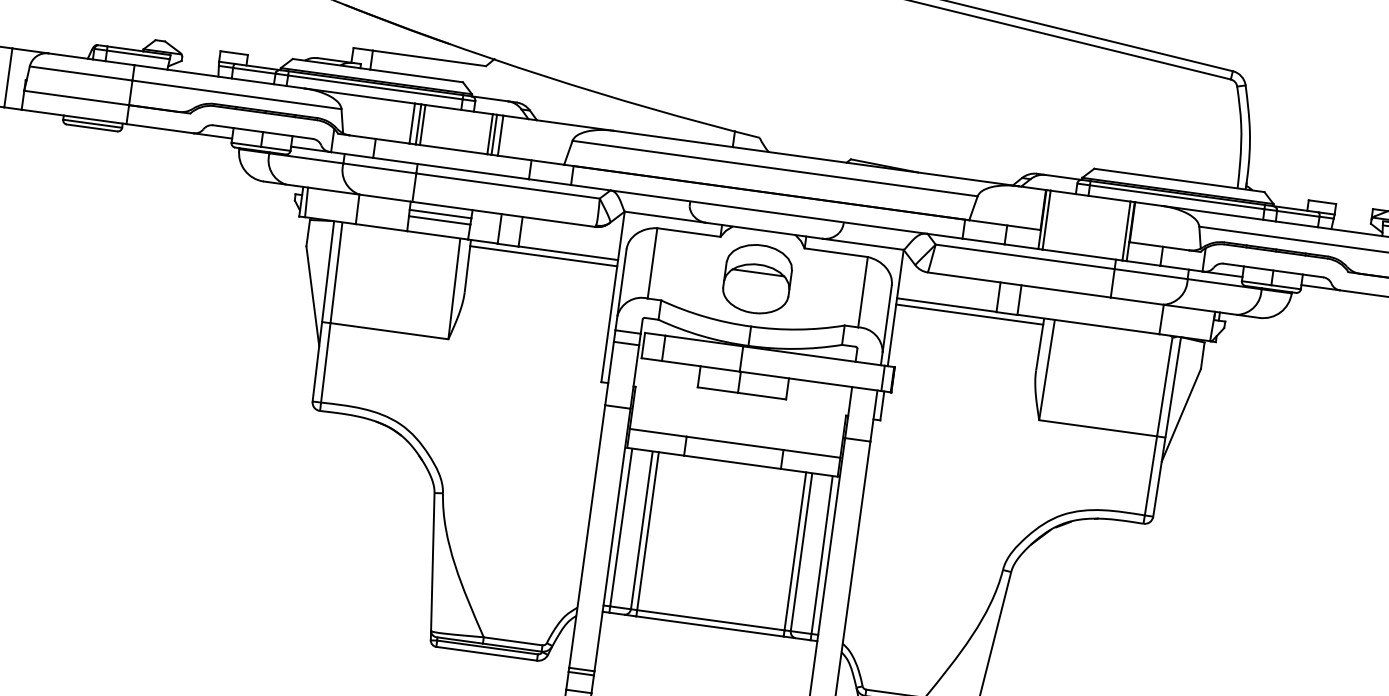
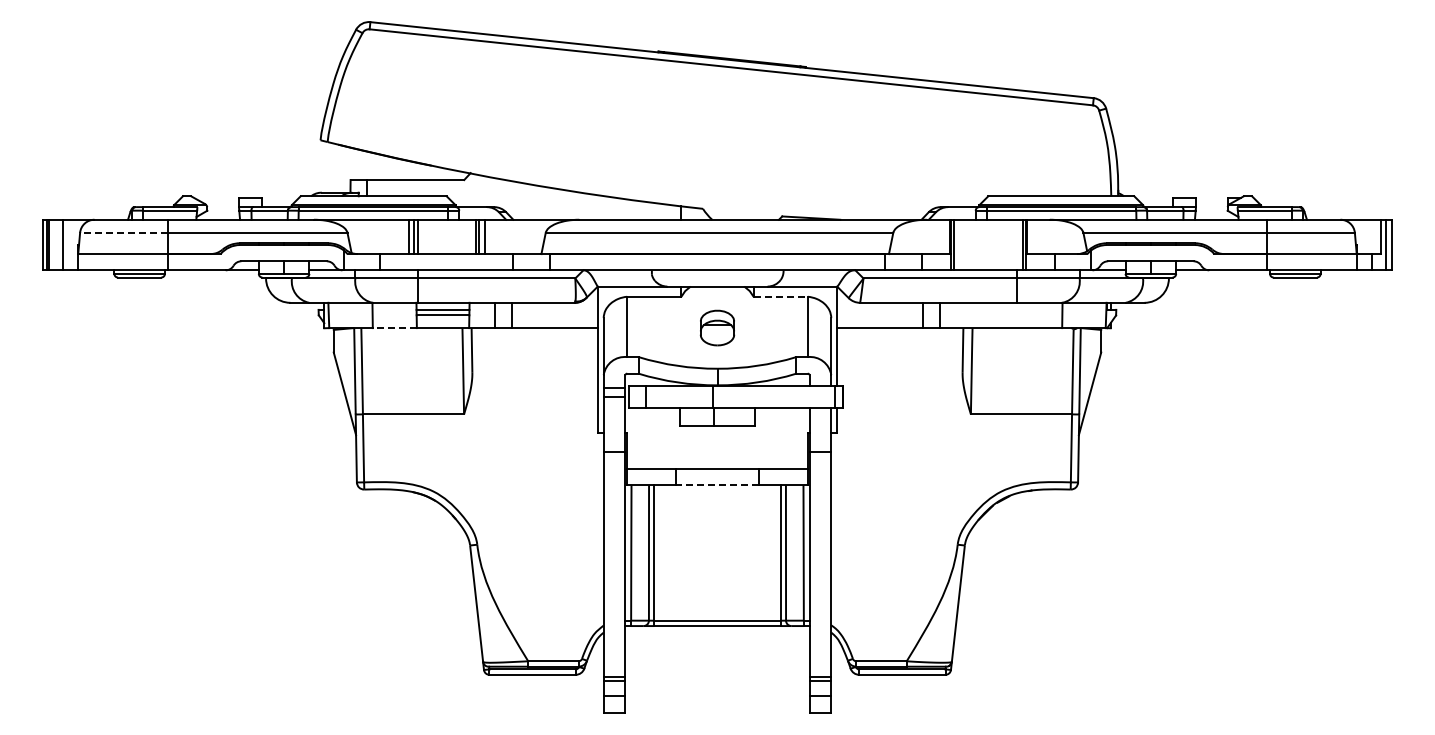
line: (80, 72) -> (123, 232), solid -> dashed
line: (381, 228) -> (394, 328), solid -> dashed
line: (837, 252) -> (781, 296), solid -> dashed
line: (543, 256) -> (534, 333), removed
part: (757, 278) -> (717, 327), size x0.6
line: (970, 314) -> (900, 333), removed
line: (732, 462) -> (717, 485), solid -> dashed

